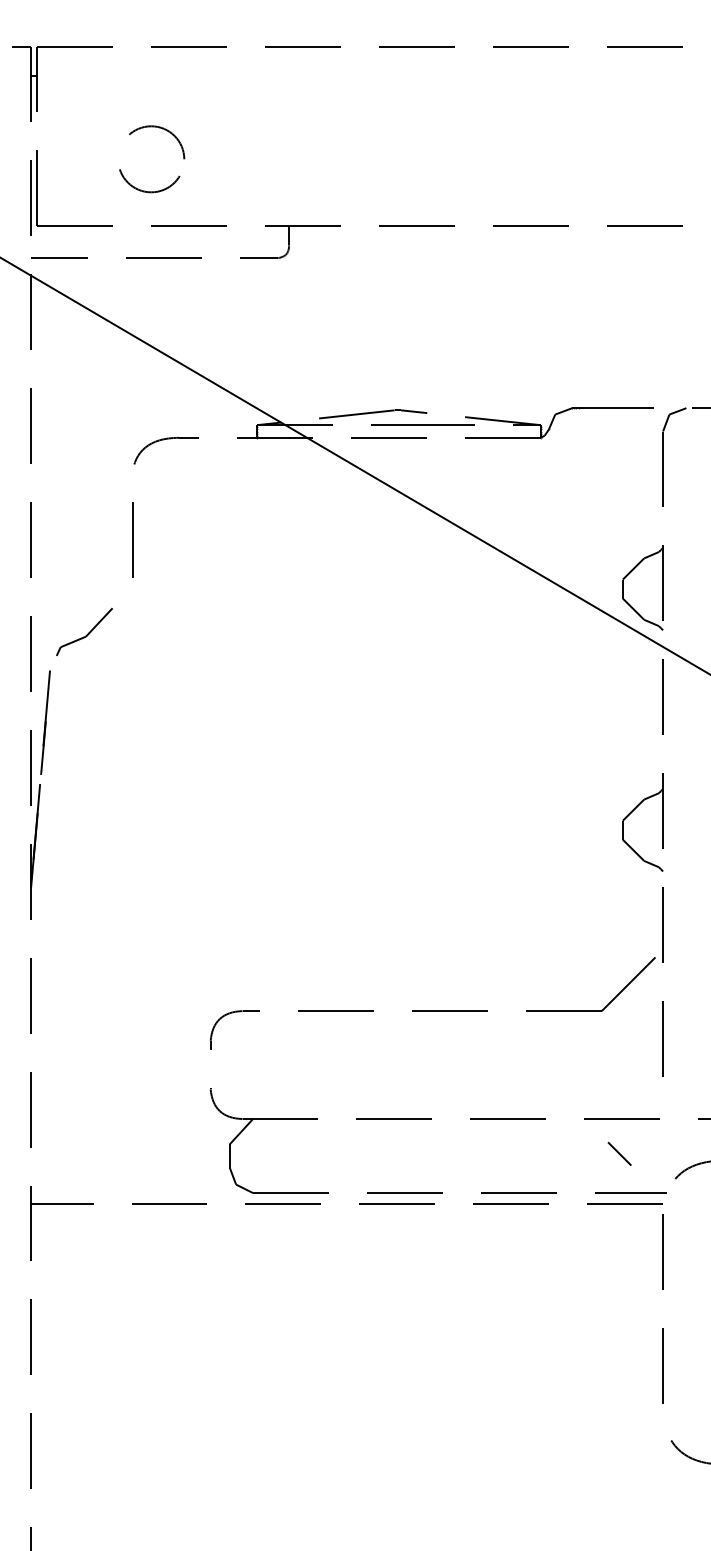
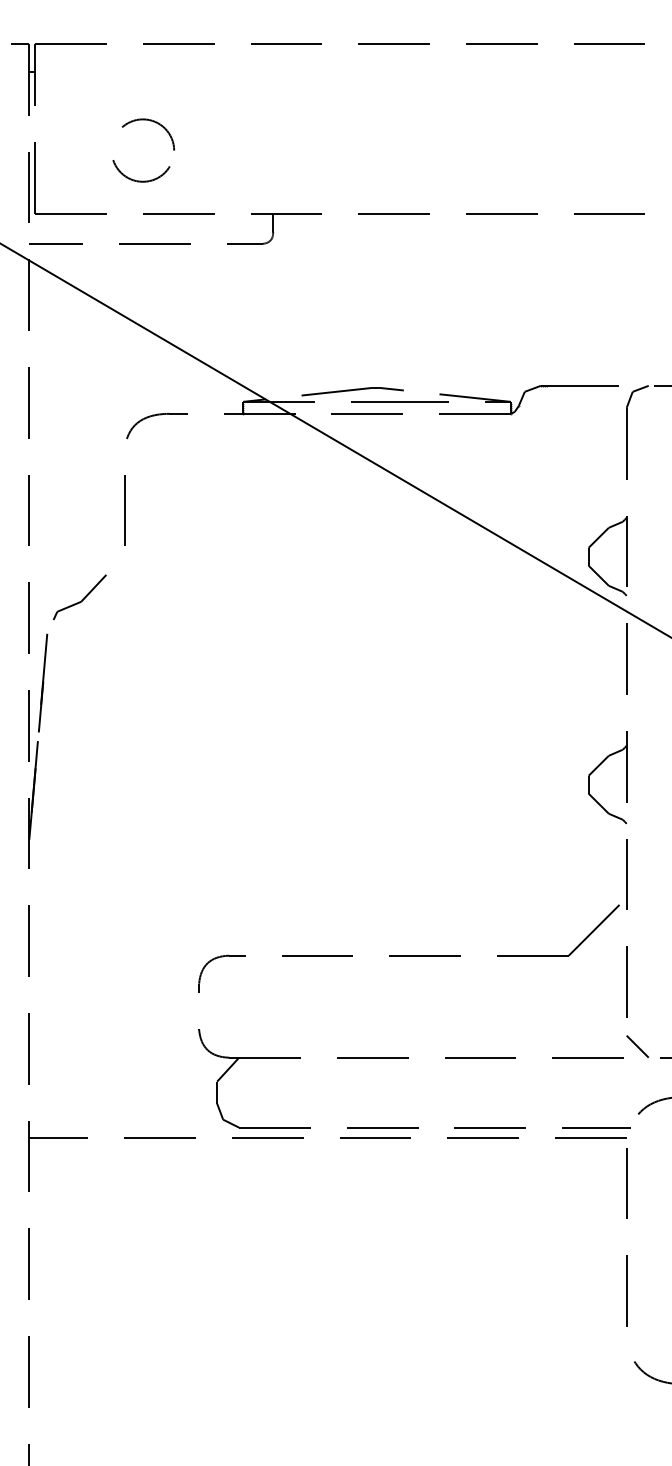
line: (619, 1153) -> (637, 1046), moved

